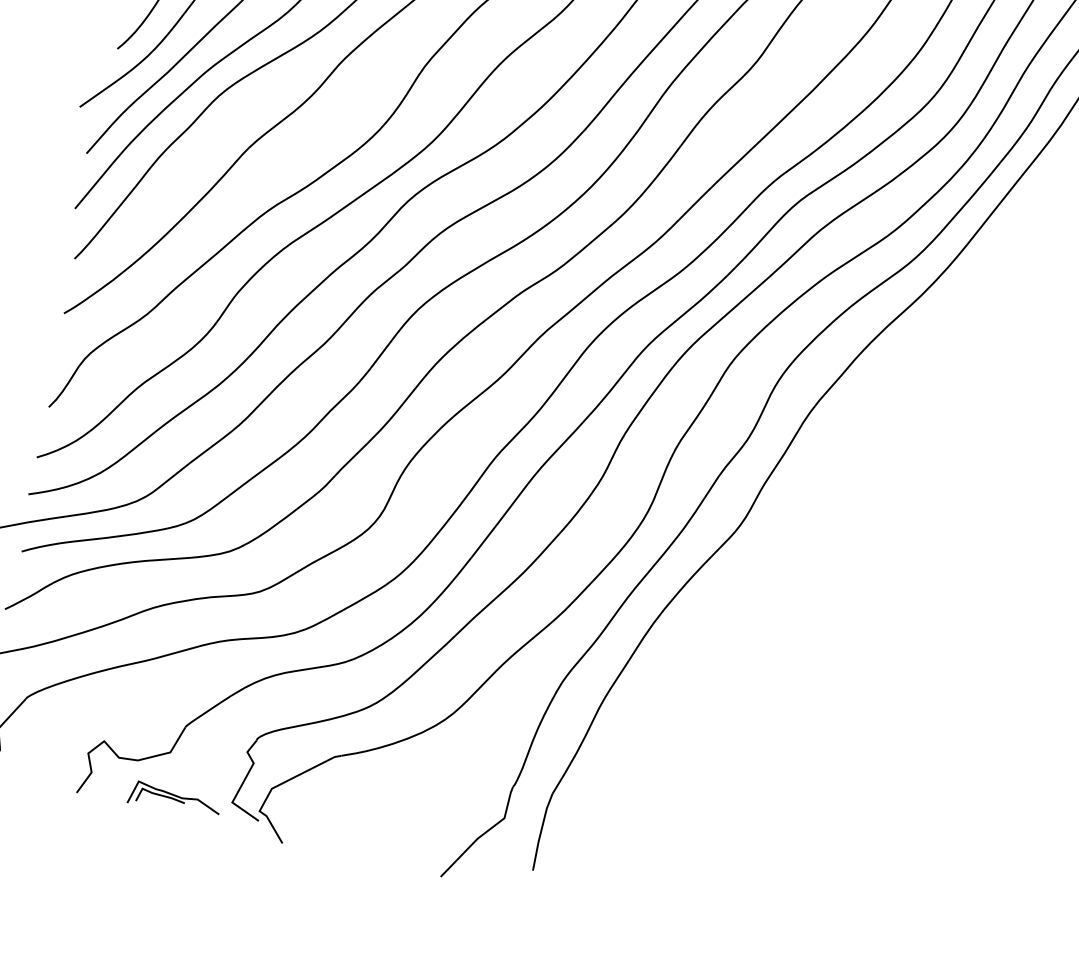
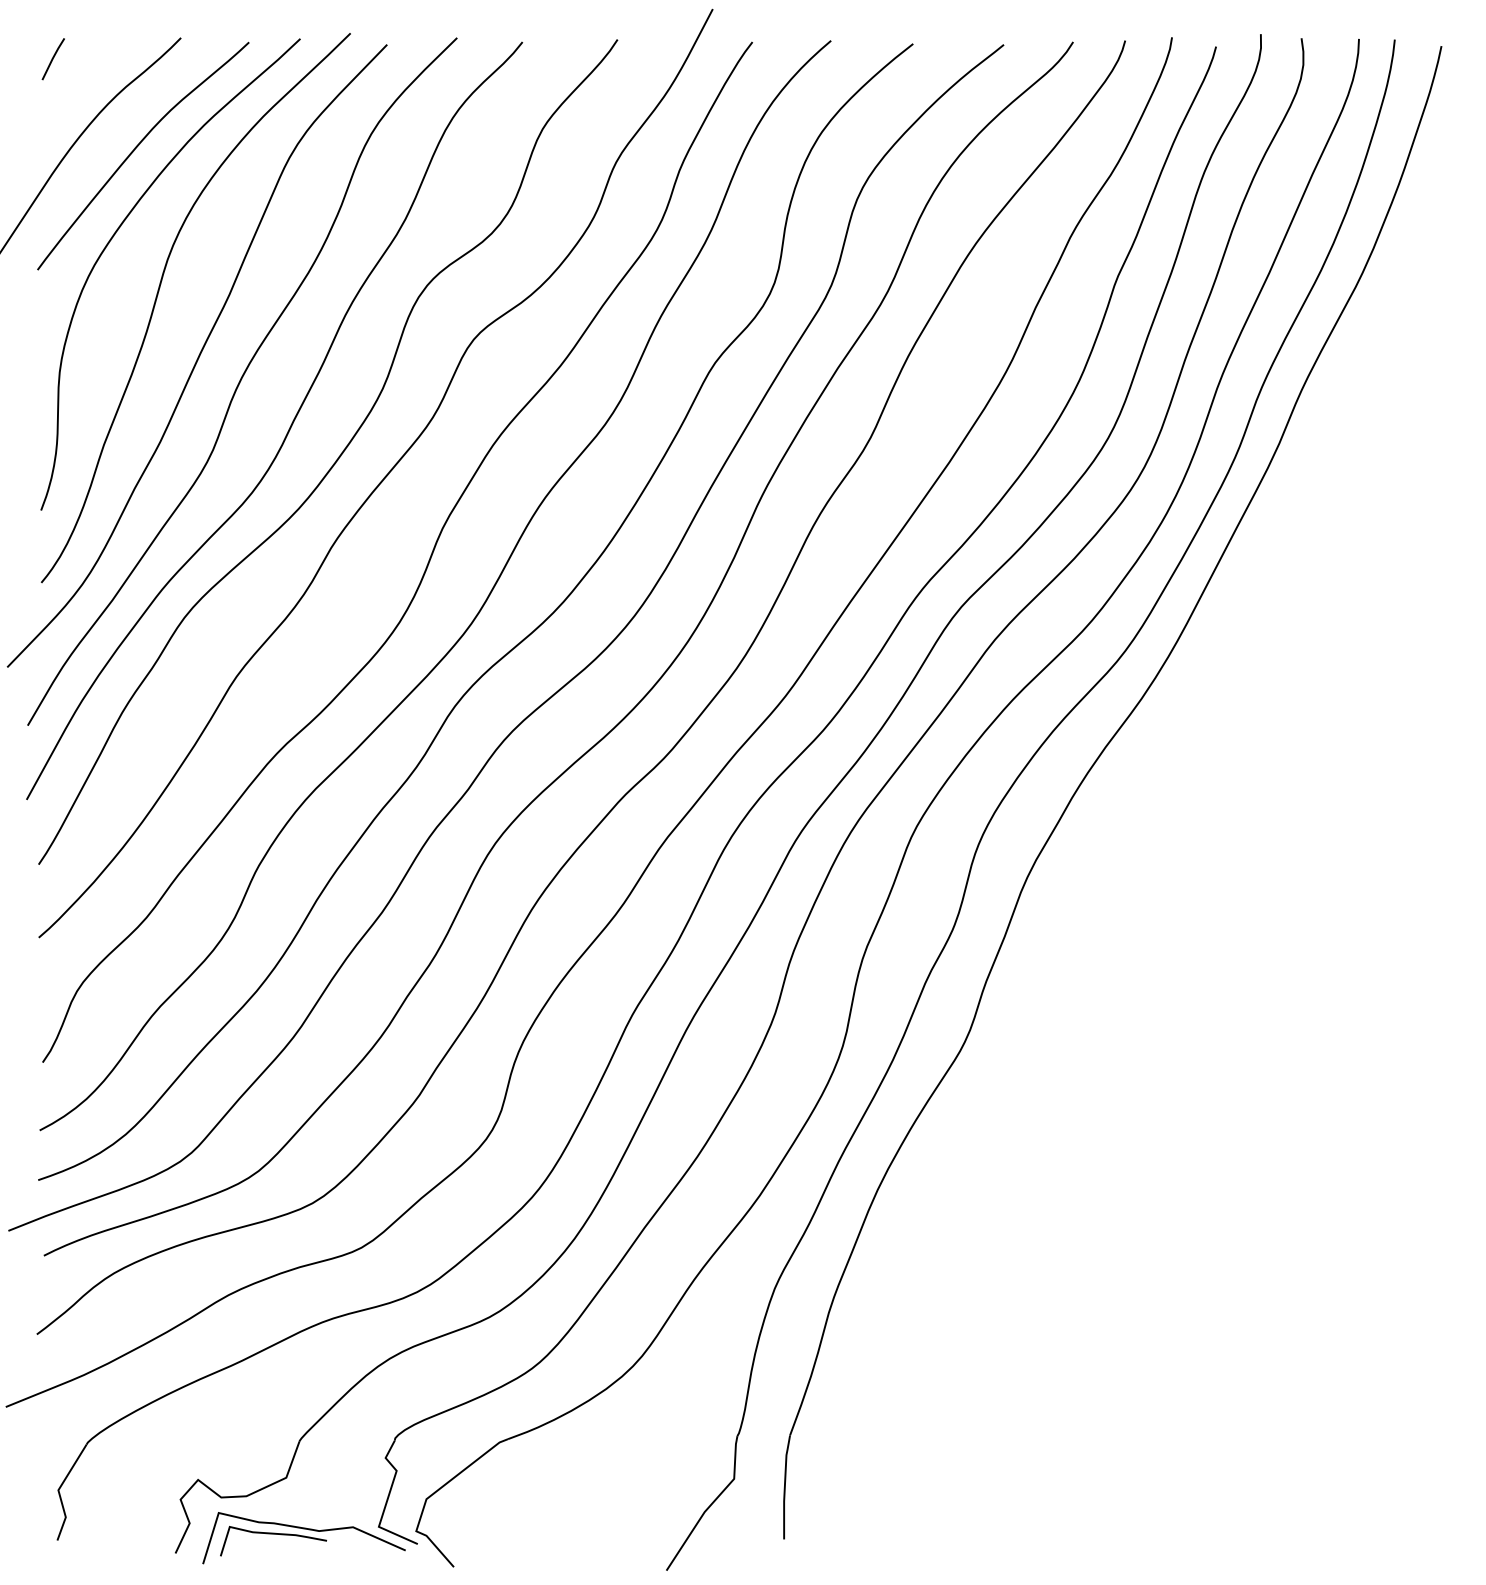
part: (174, 800) -> (303, 1538), size x1.67

